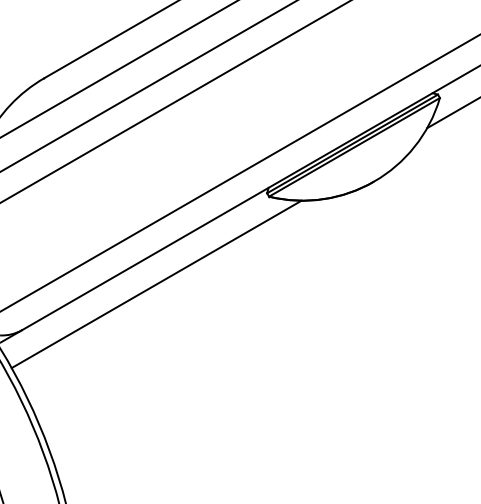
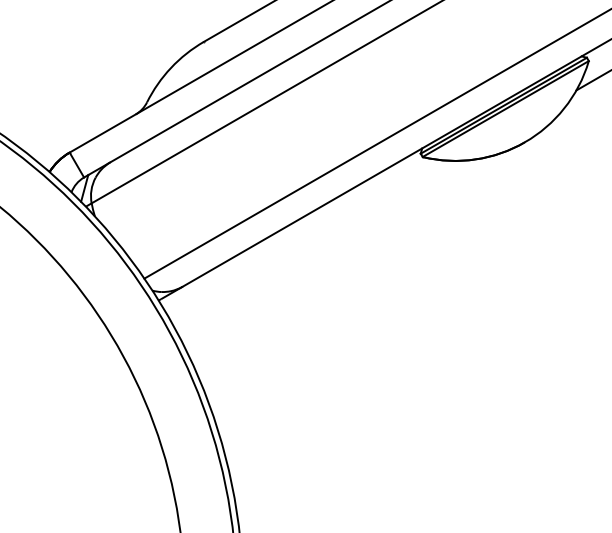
line: (156, 283) -> (313, 241), removed

